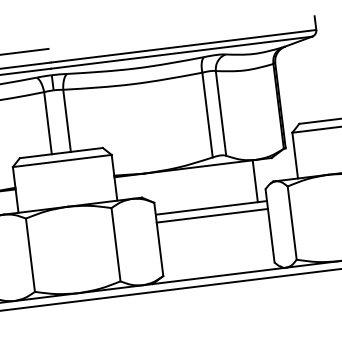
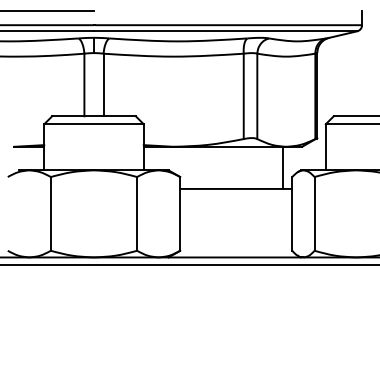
line: (212, 215) -> (236, 196), removed

